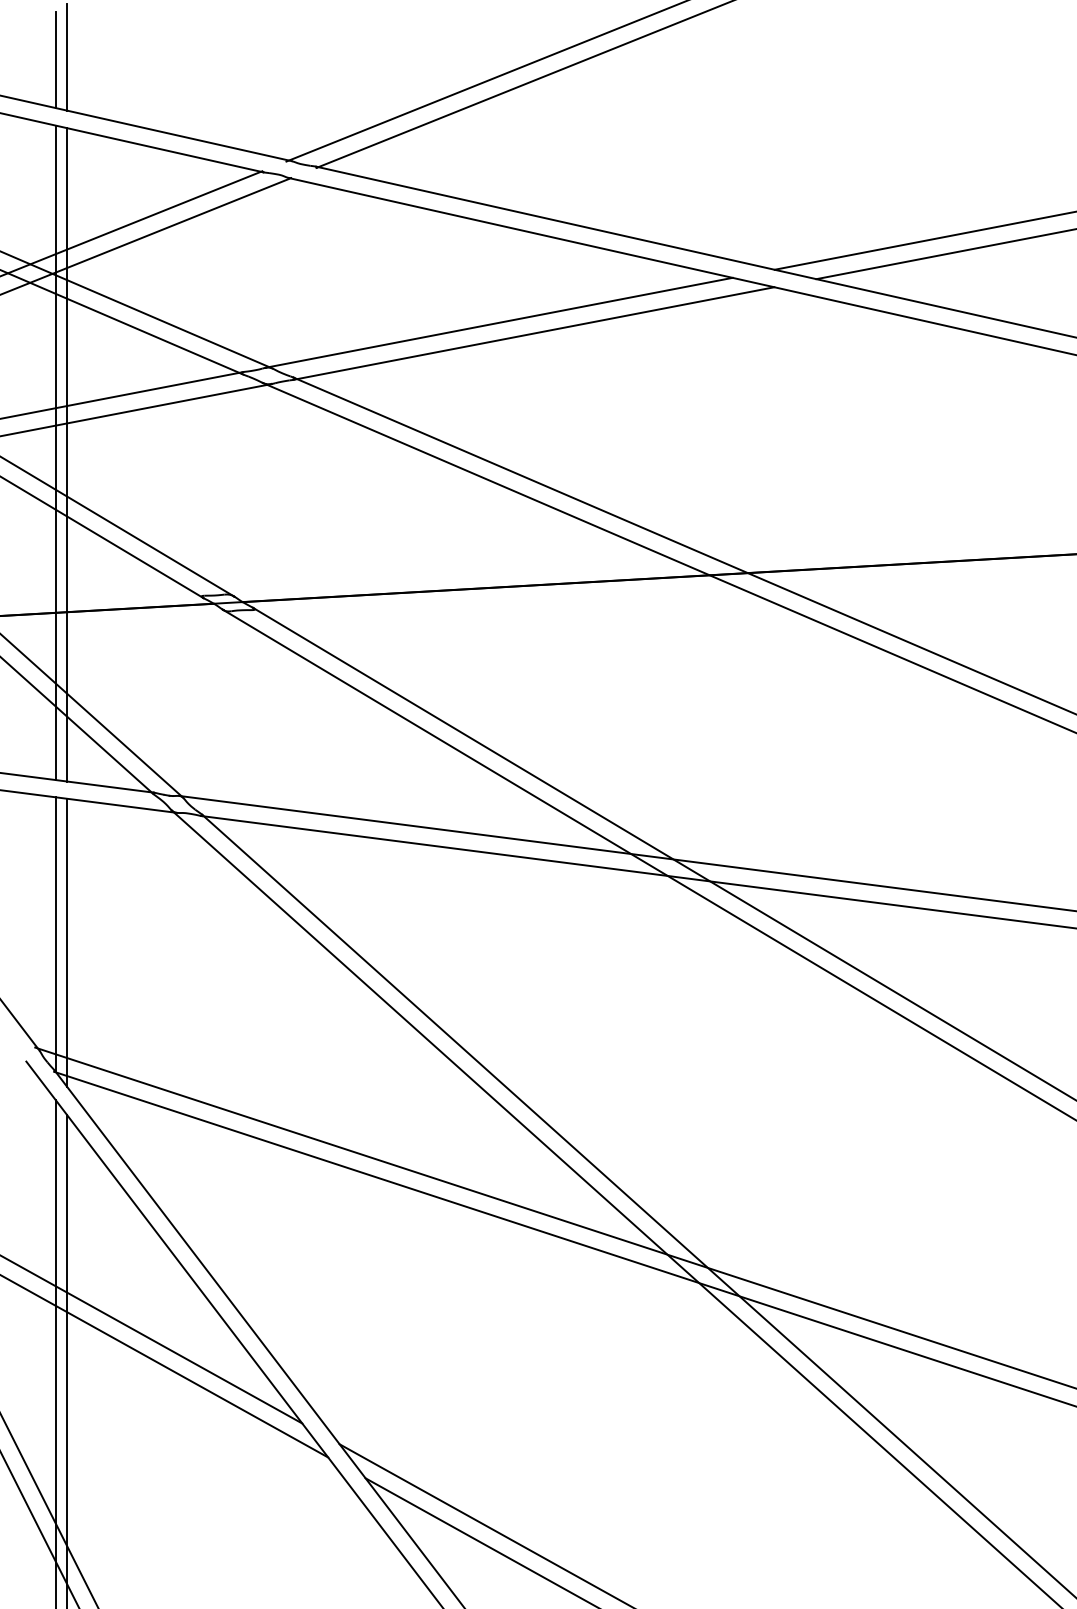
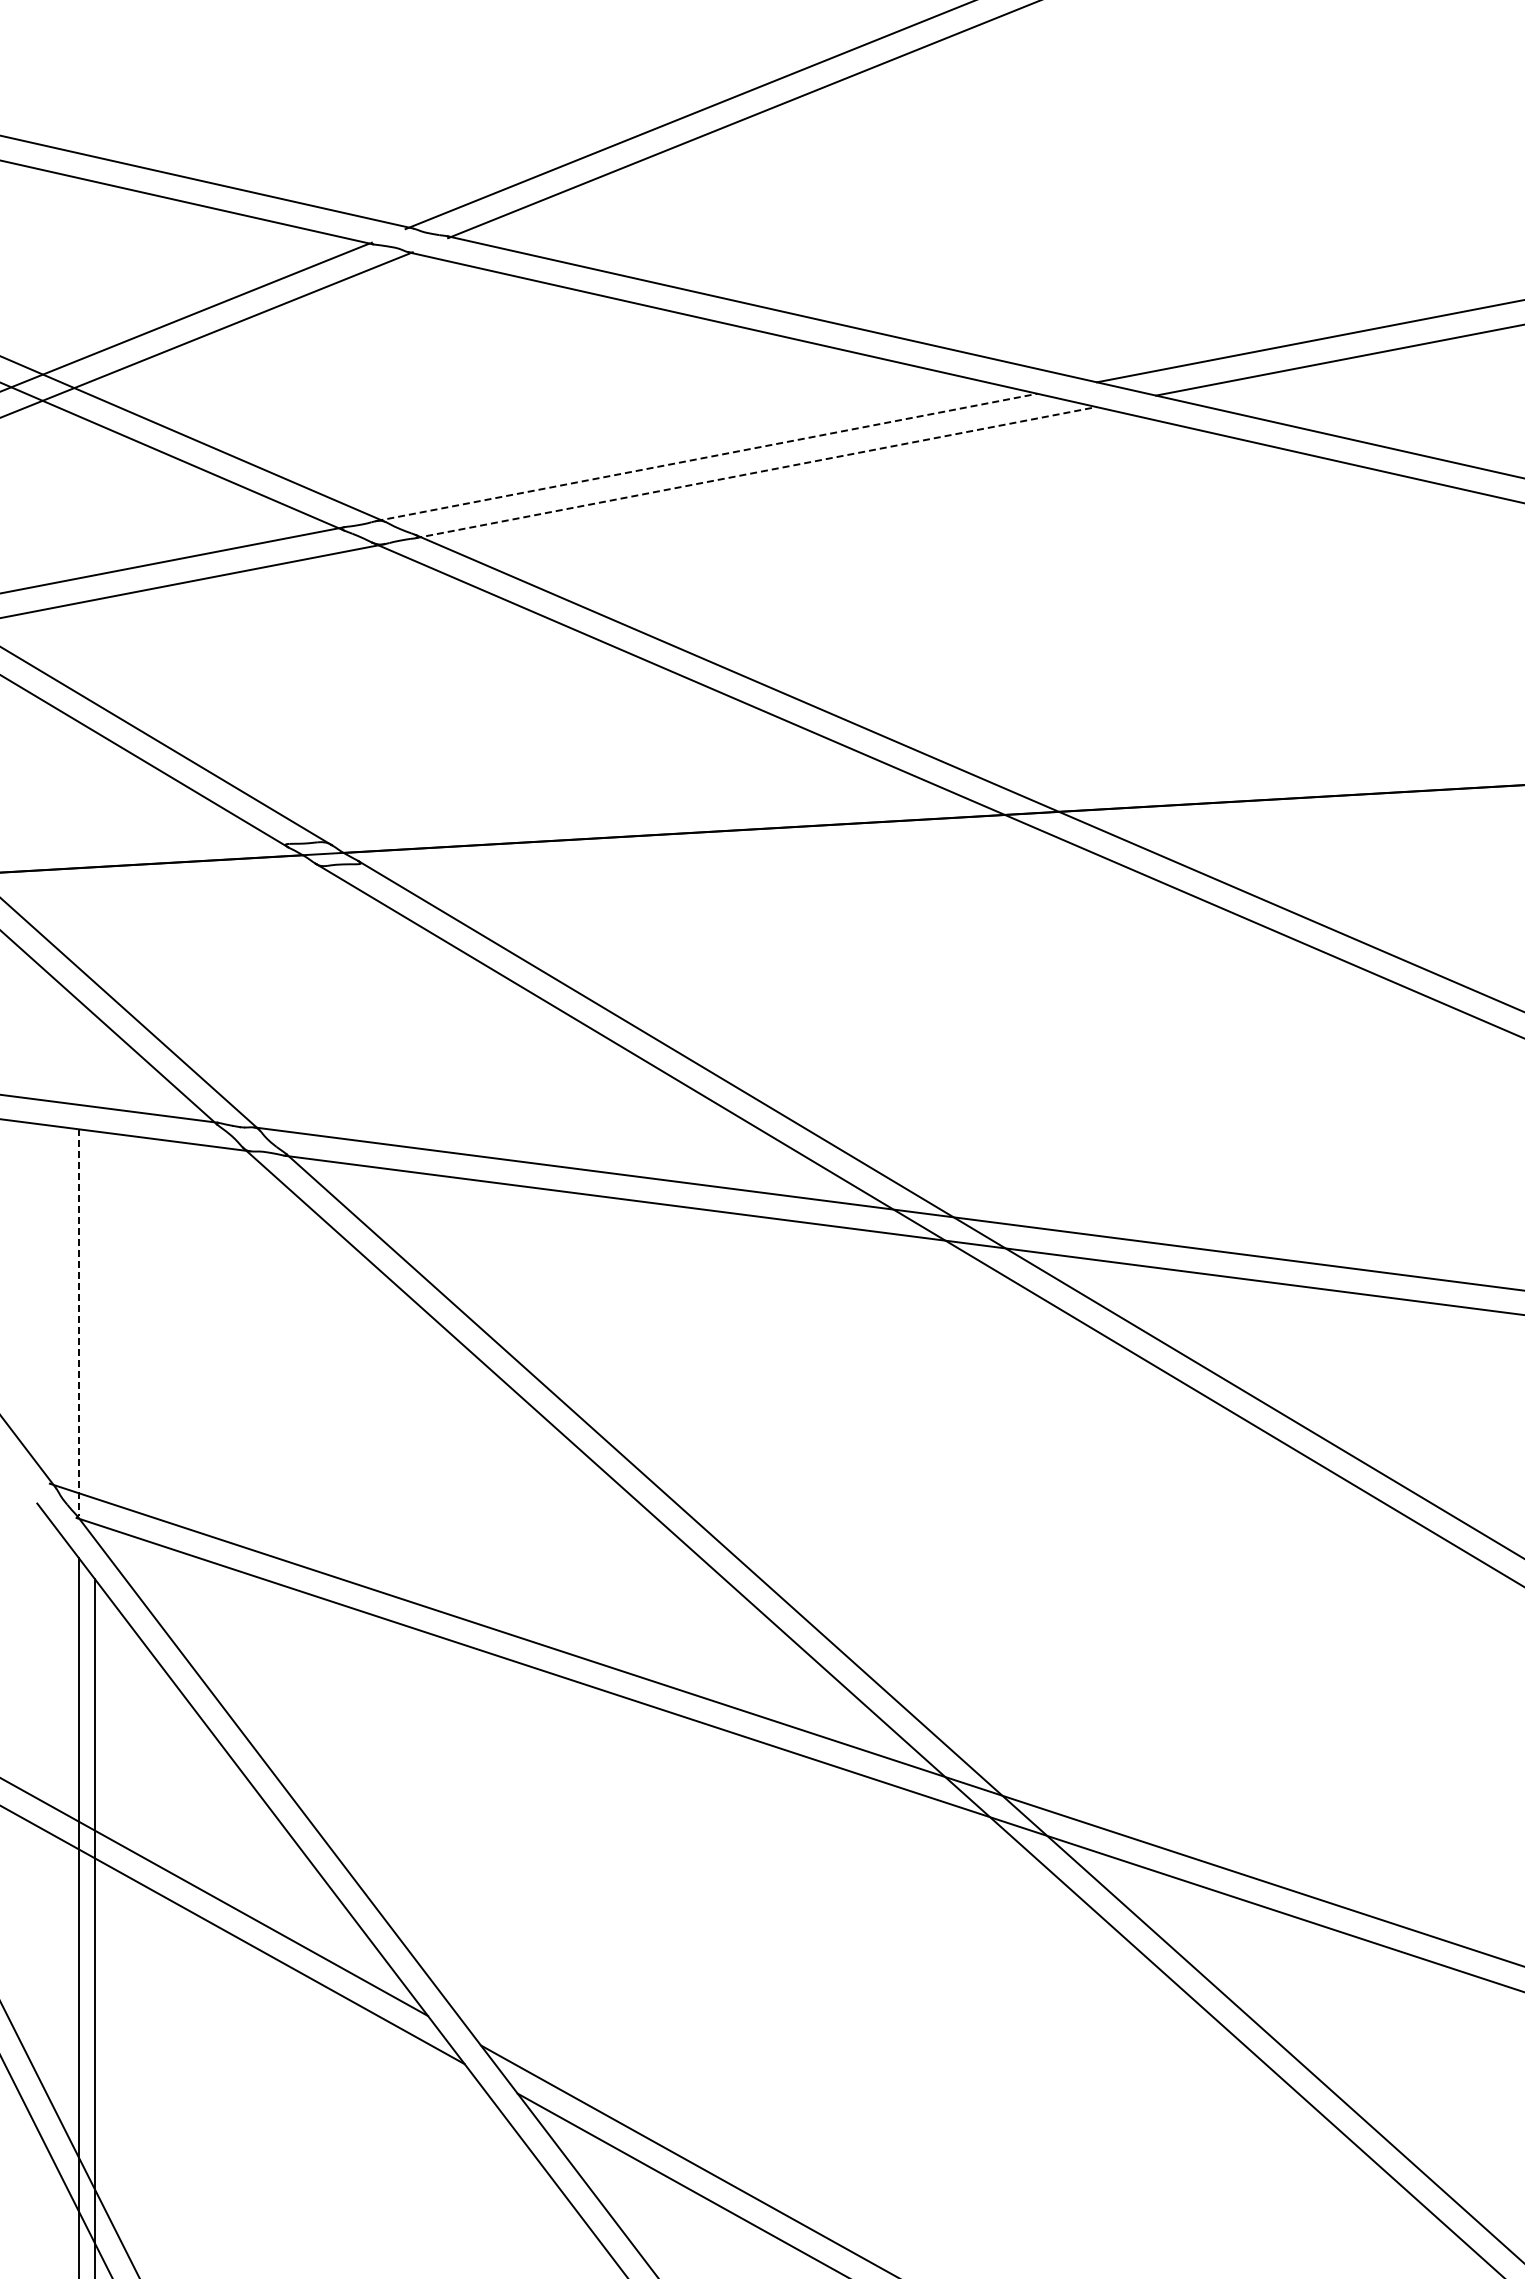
line: (66, 57) -> (94, 81), removed
line: (55, 59) -> (78, 84), removed
line: (498, 322) -> (706, 457), solid -> dashed
line: (533, 333) -> (755, 472), solid -> dashed
line: (55, 452) -> (78, 641), removed
line: (66, 454) -> (94, 643), removed
line: (55, 933) -> (78, 1322), solid -> dashed
line: (66, 942) -> (94, 1335), removed

